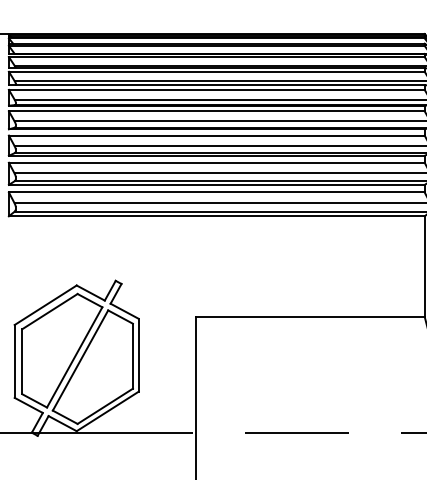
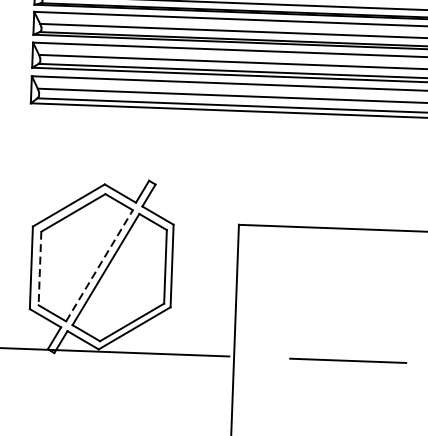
line: (74, 356) -> (99, 264), solid -> dashed
line: (22, 362) -> (40, 269), solid -> dashed

